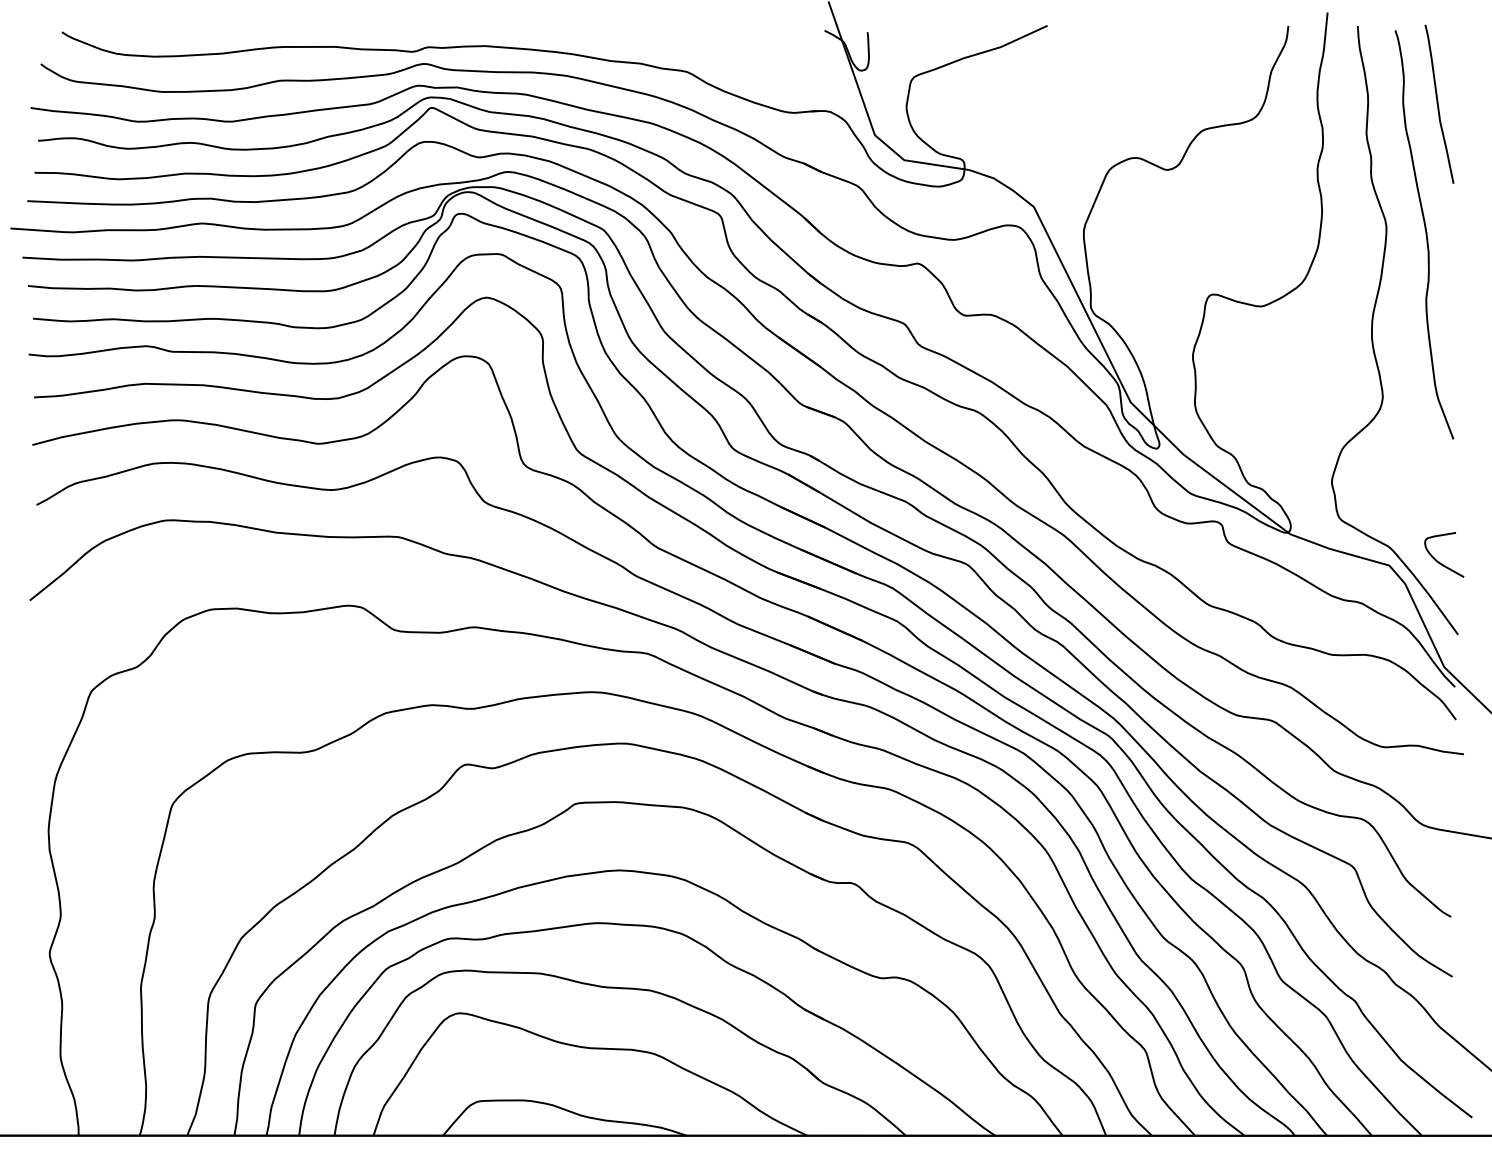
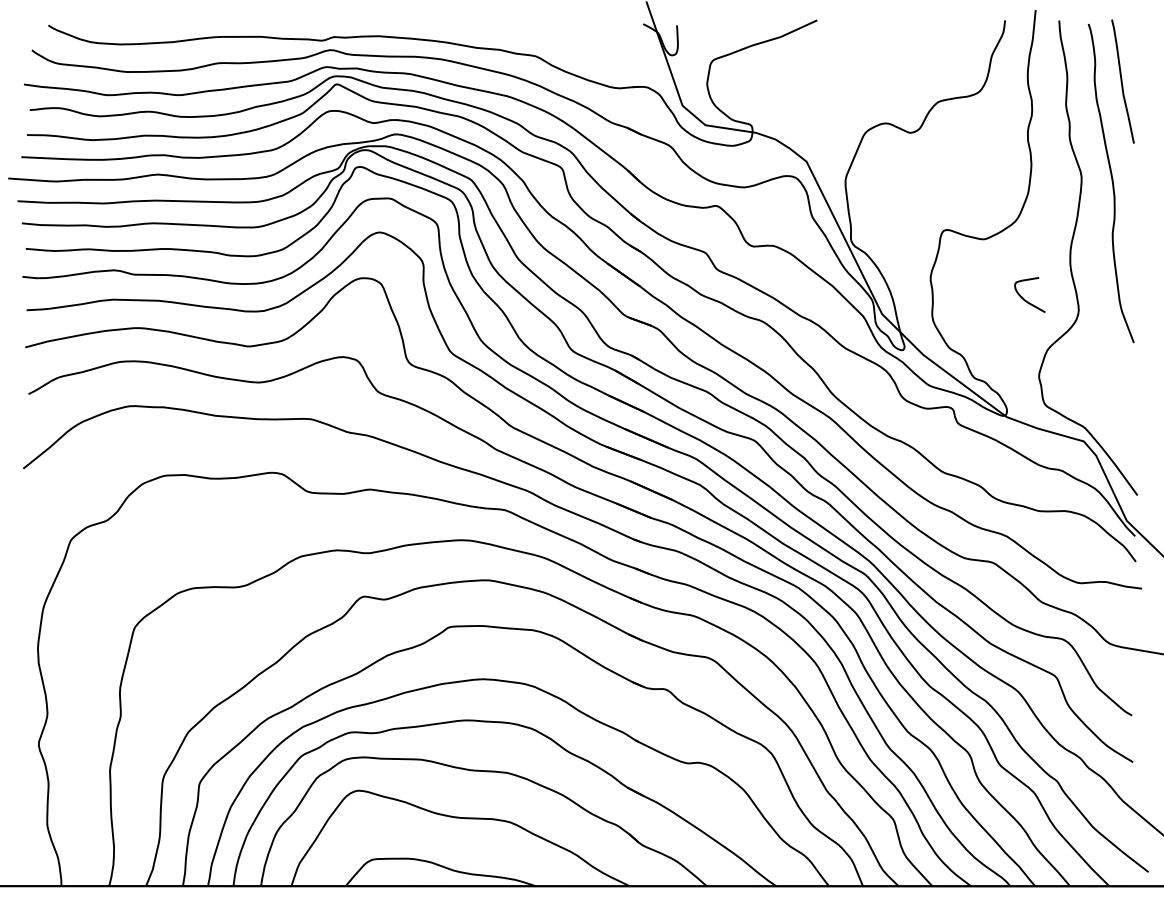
curve: (1439, 561) -> (1026, 300), moved

